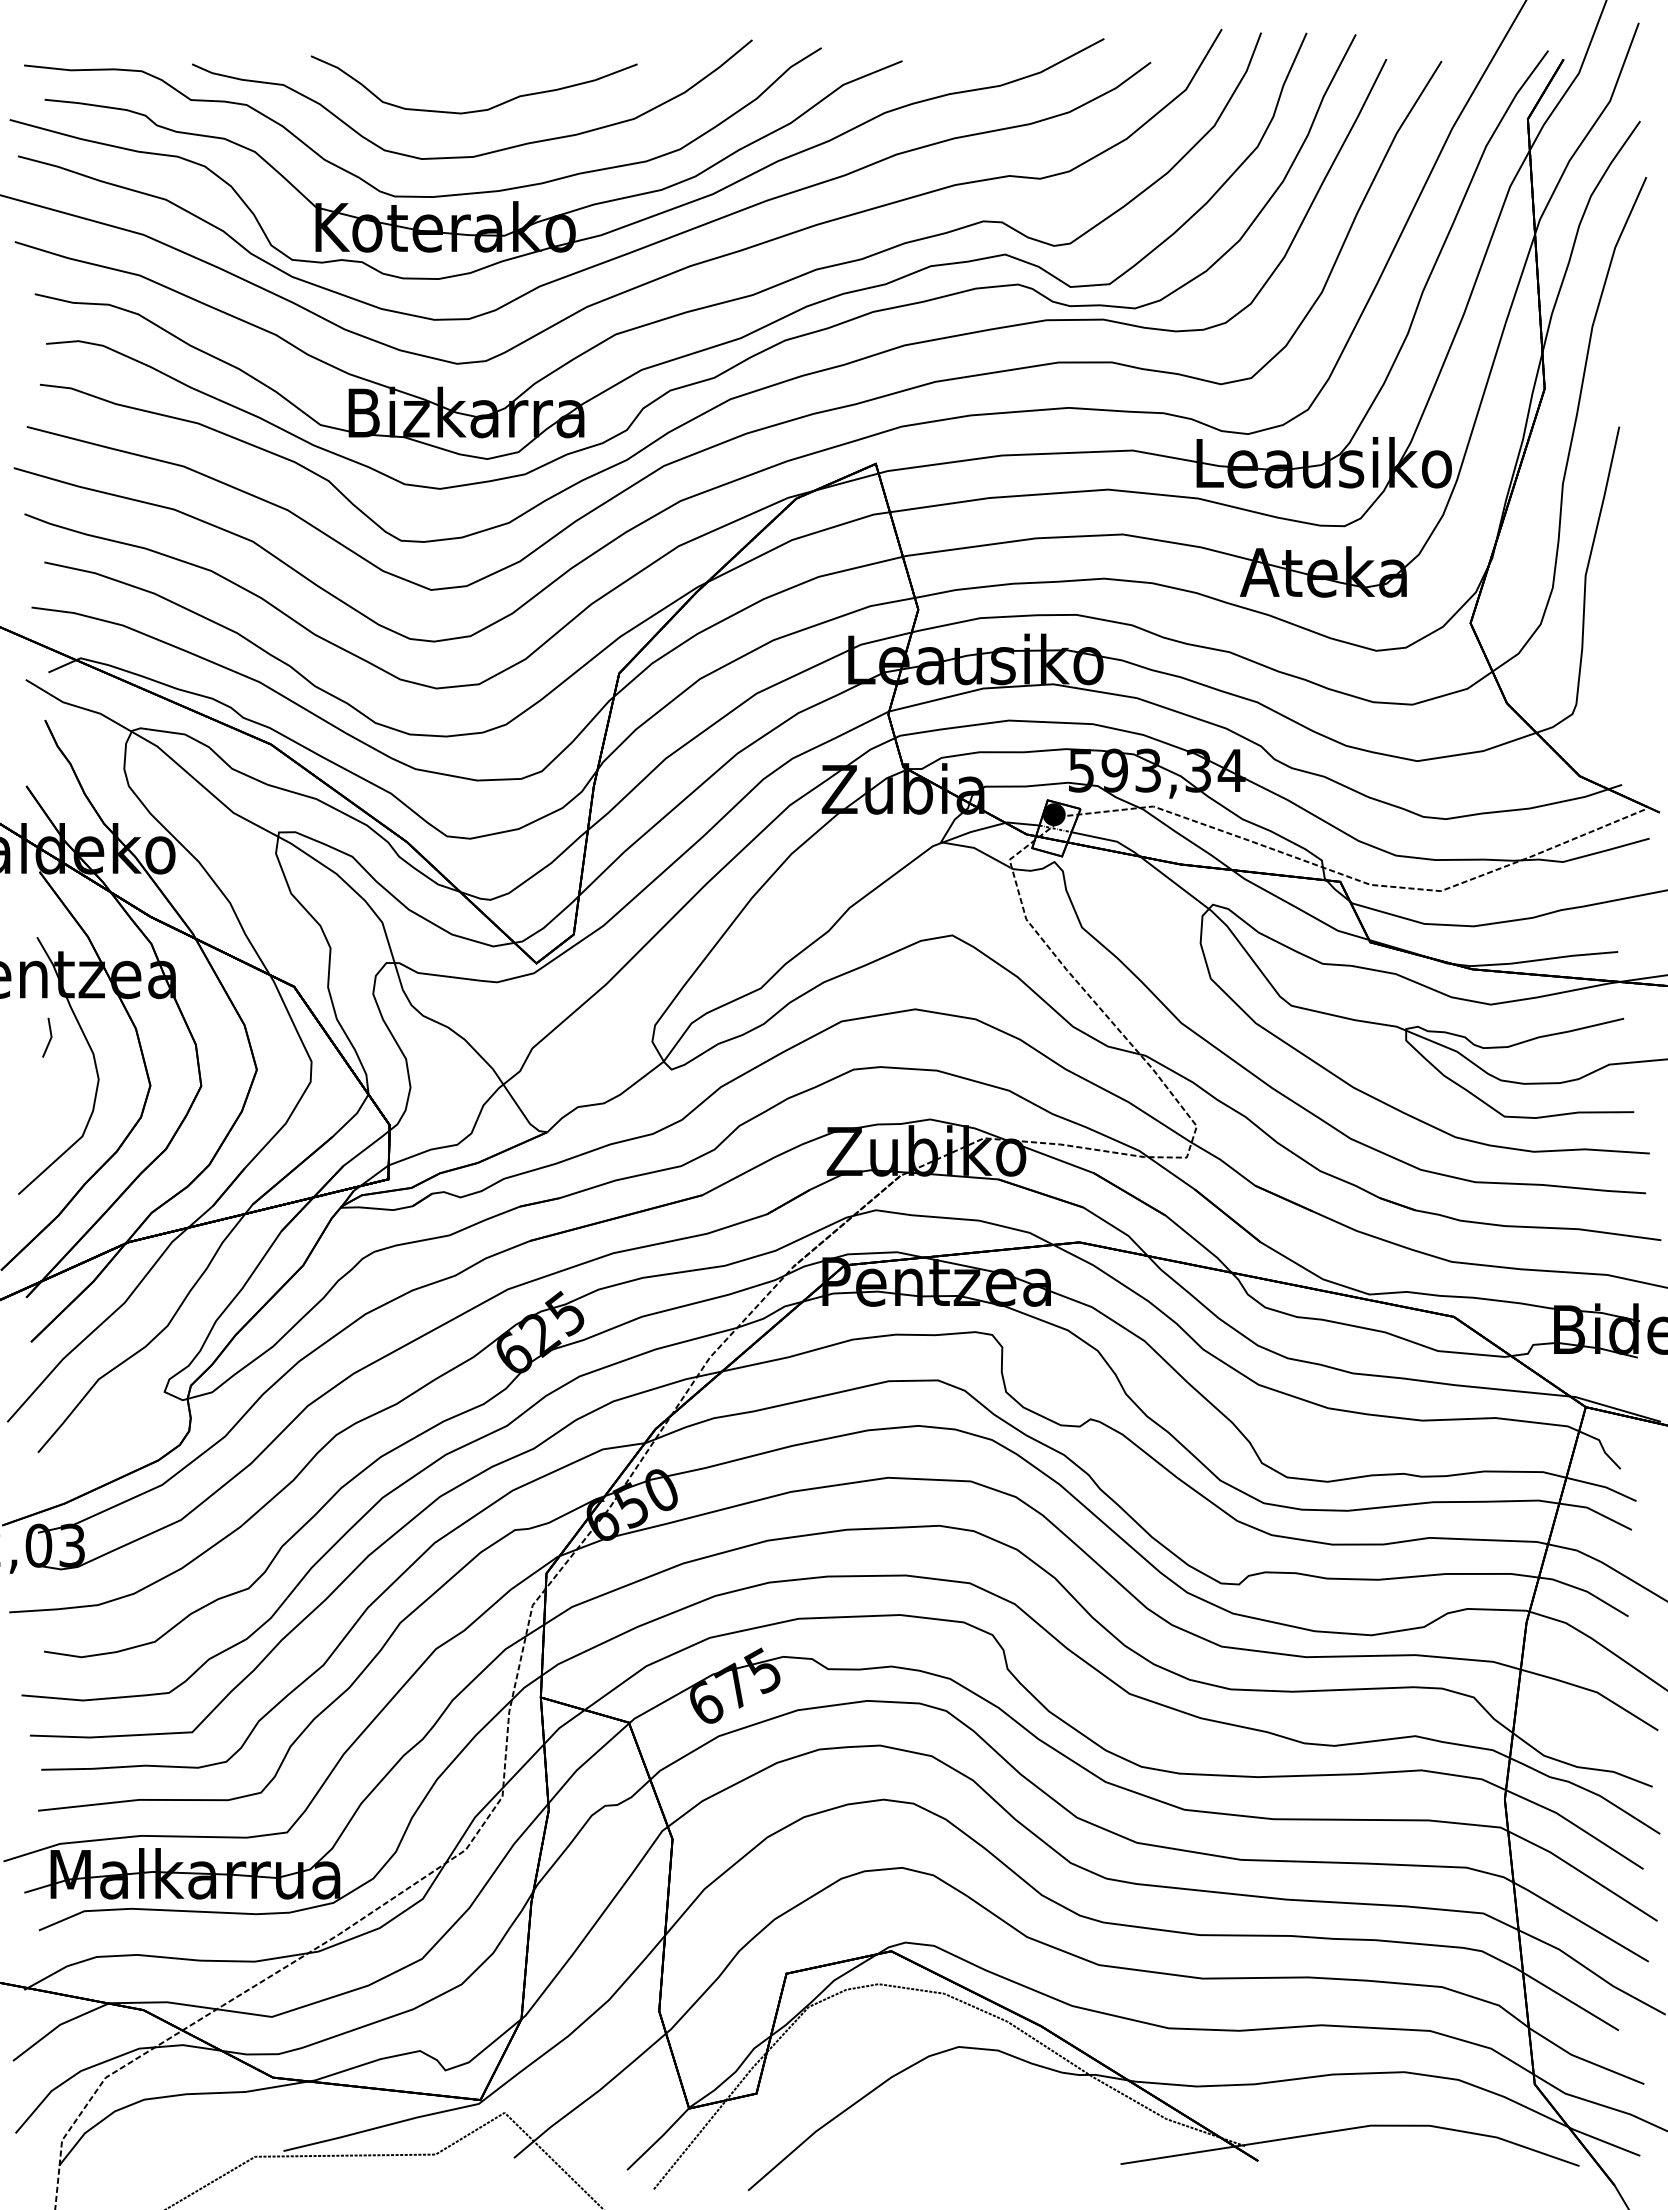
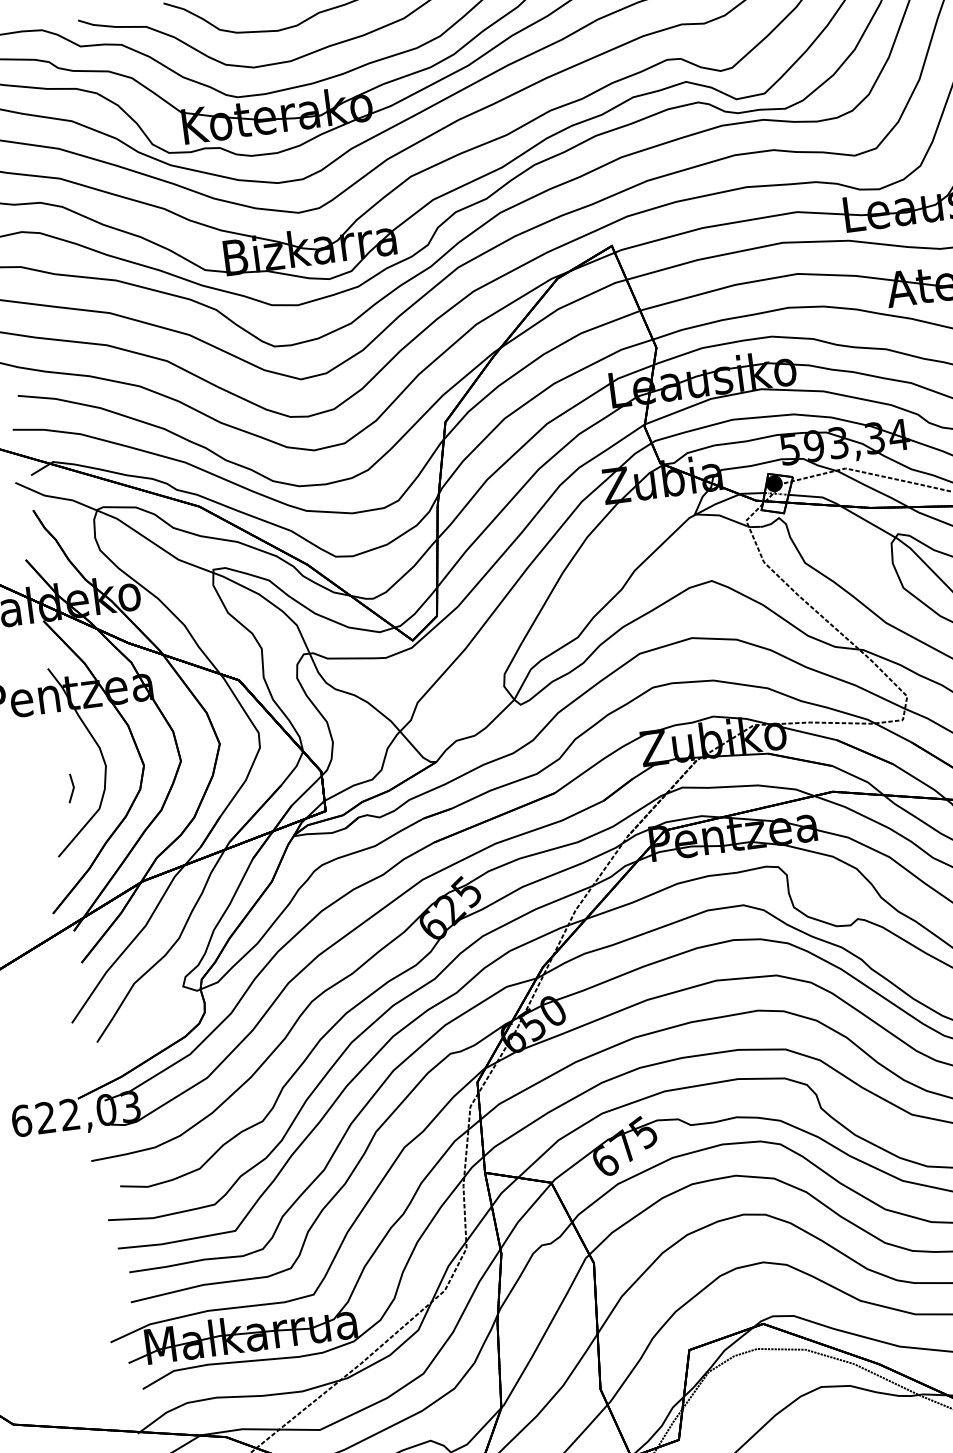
line: (49, 1039) -> (72, 789), moved

